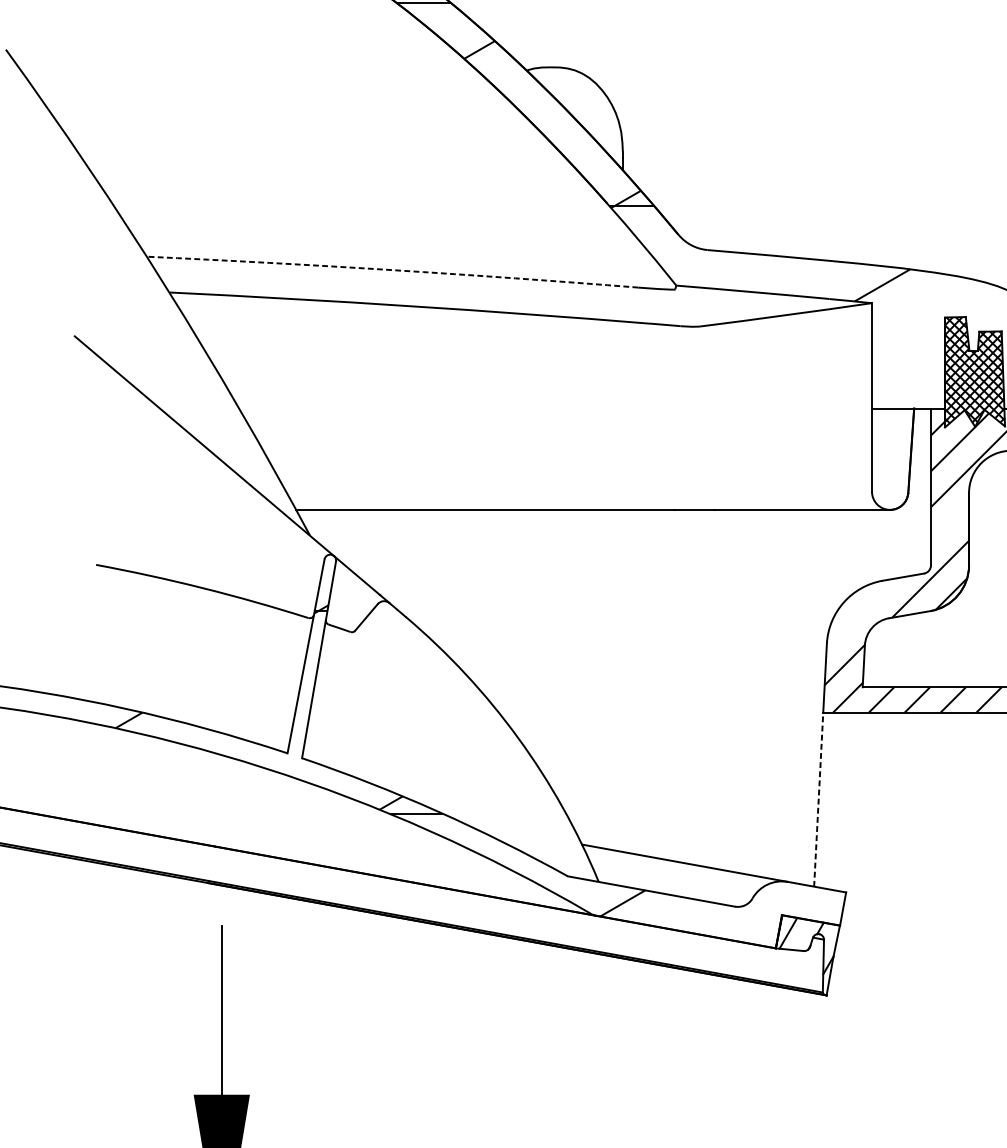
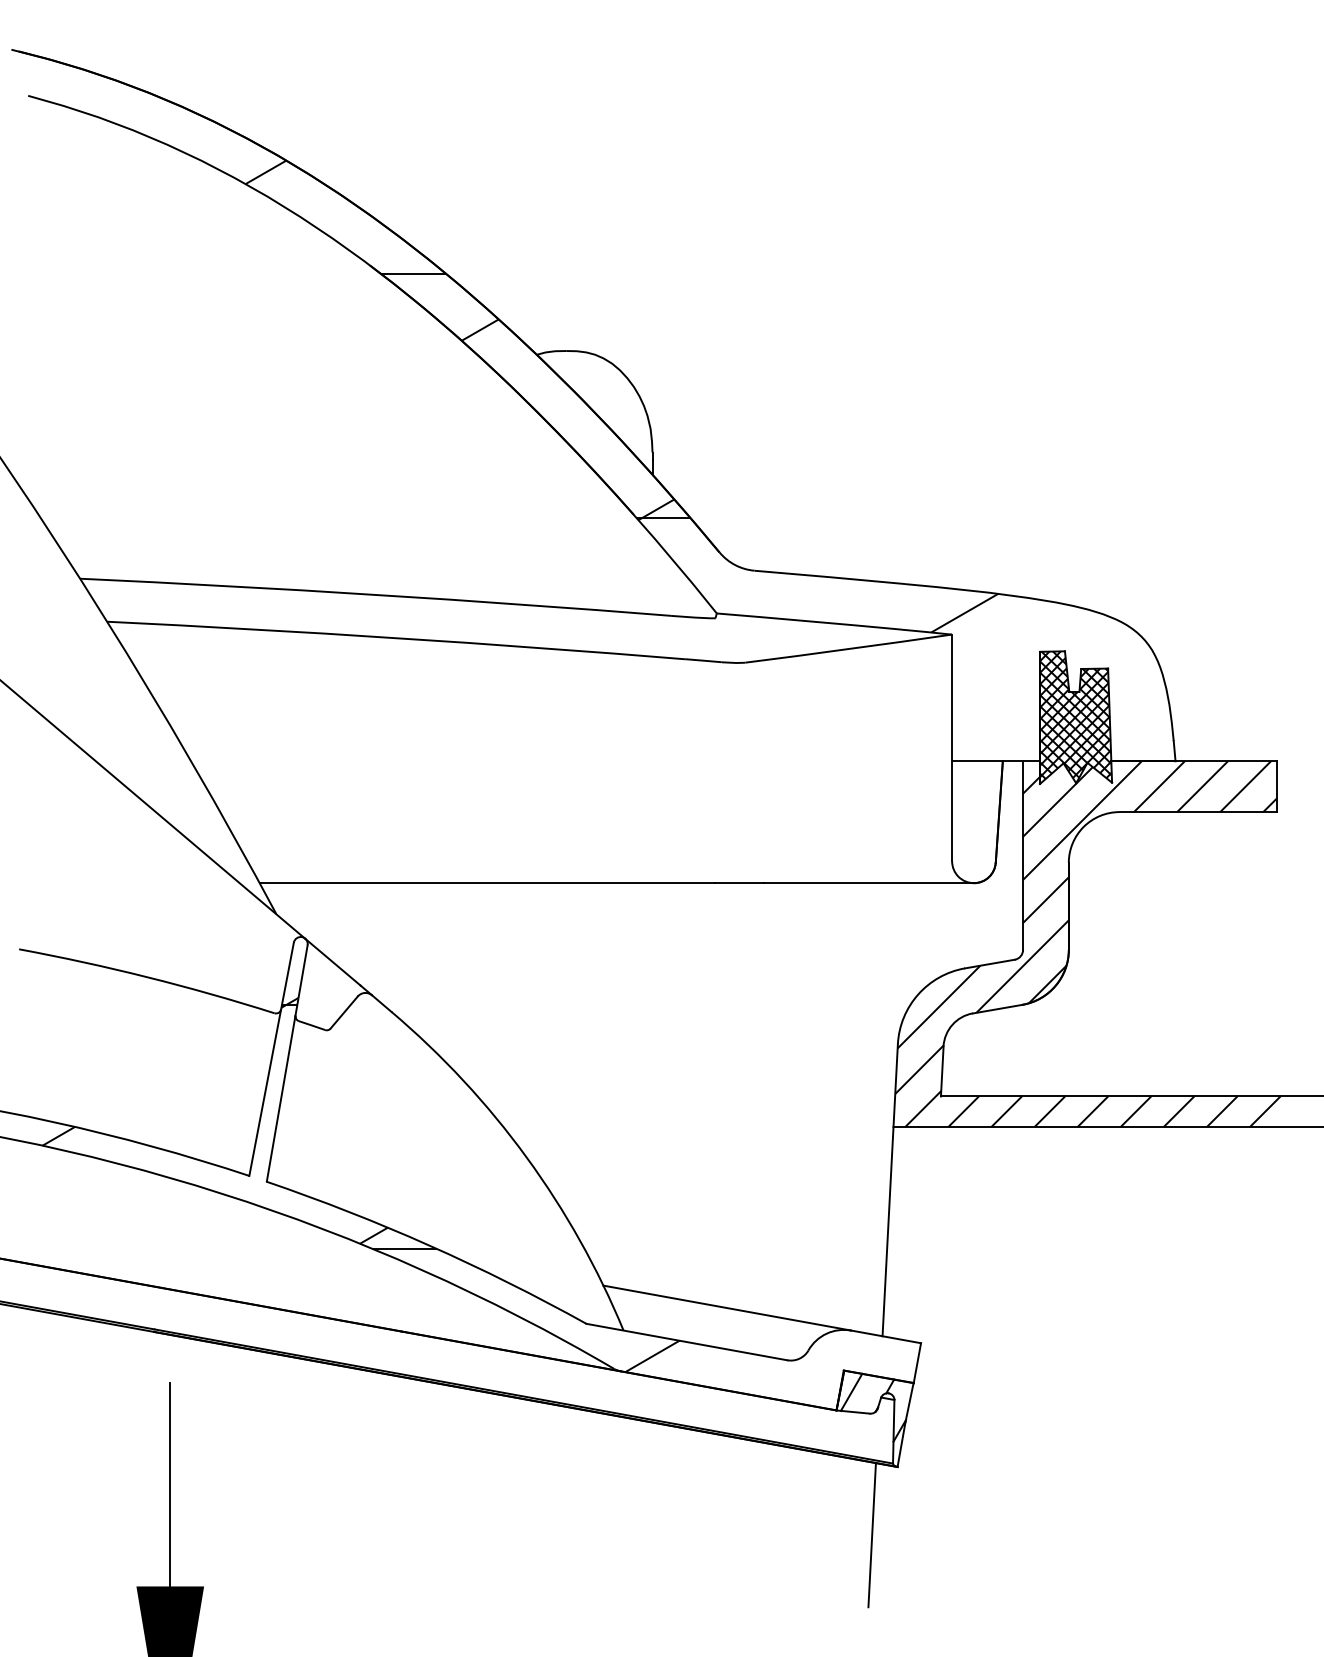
arc: (392, 269) -> (375, 594), dashed -> solid
line: (949, 523) -> (1045, 899), added
line: (860, 612) -> (938, 1006), added
line: (819, 799) -> (888, 1231), dashed -> solid
line: (804, 1052) -> (871, 1535), added

